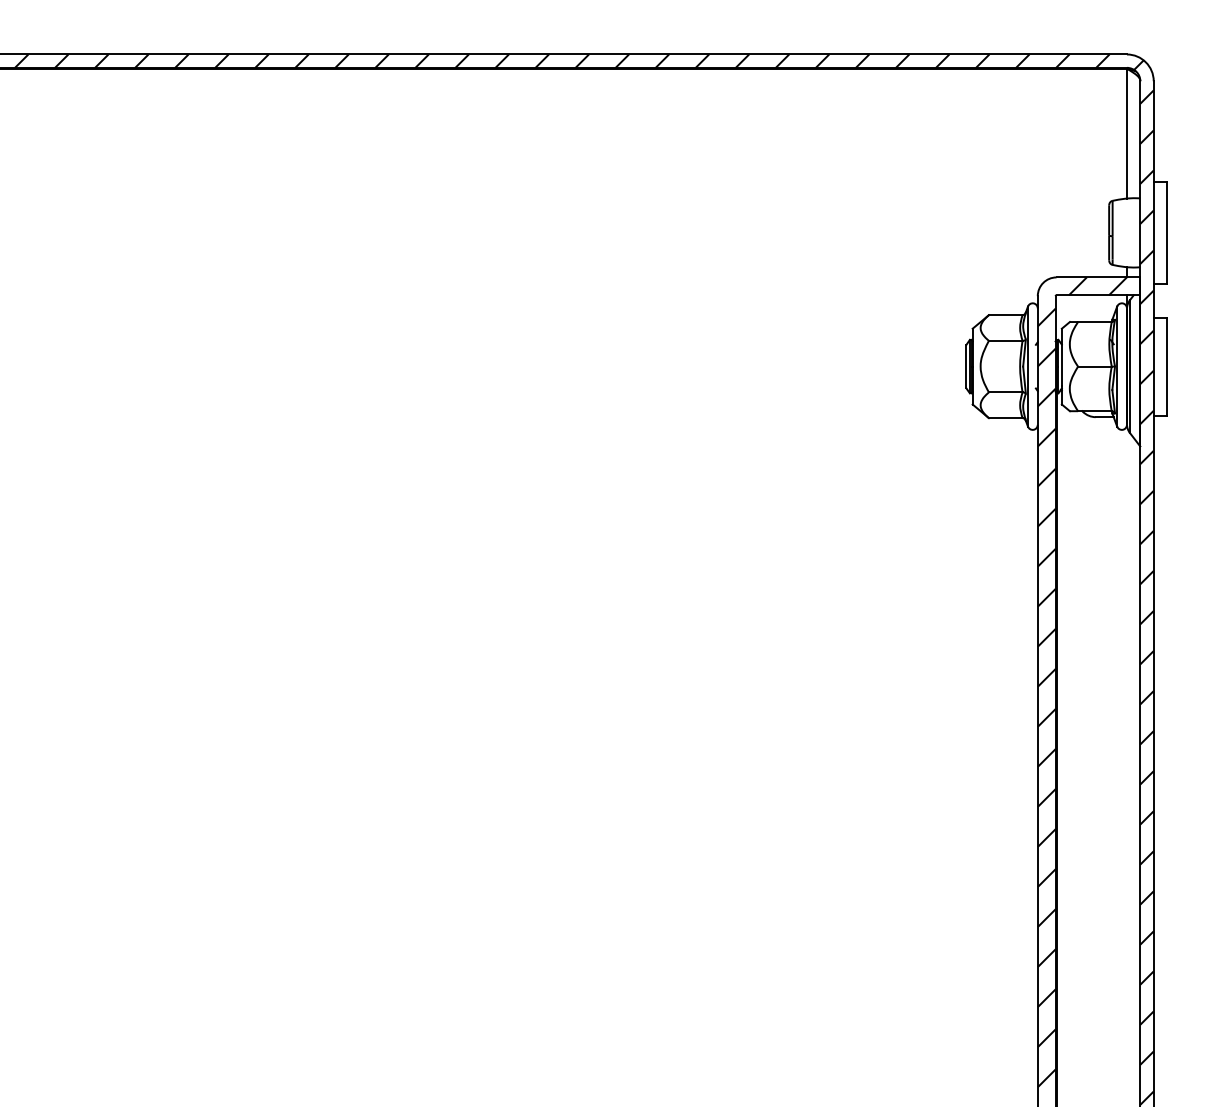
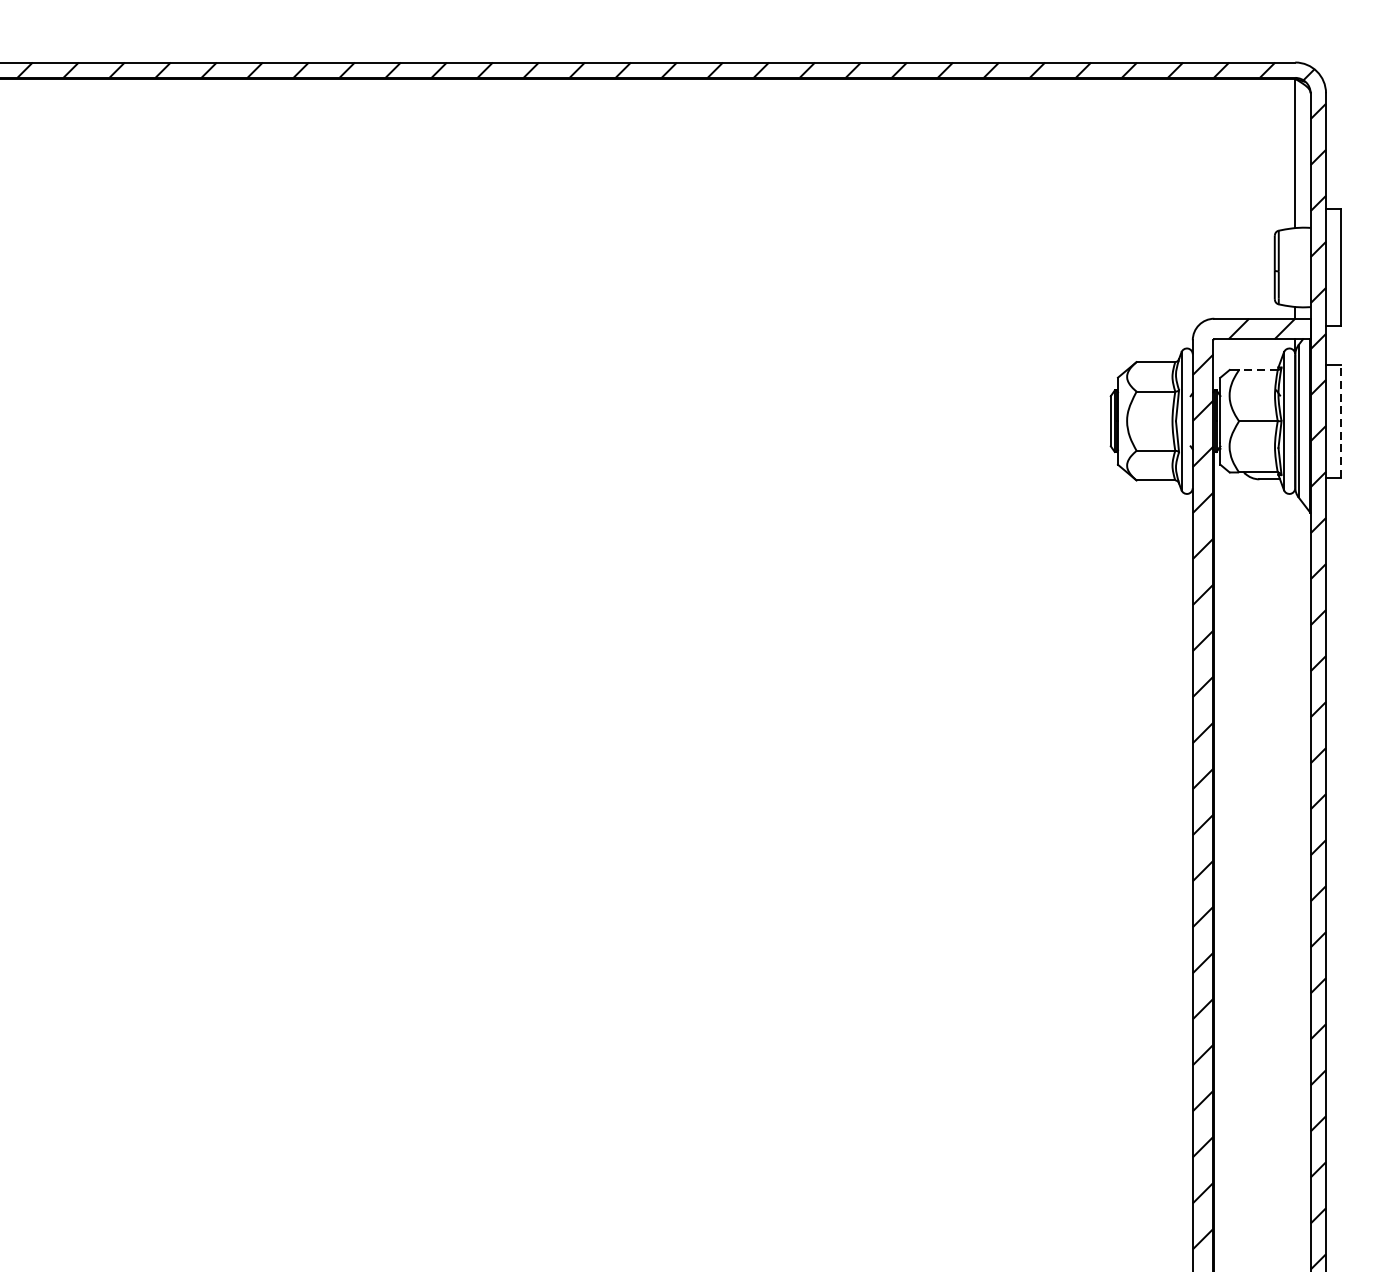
line: (1094, 322) -> (1257, 370), solid -> dashed
line: (1167, 366) -> (1341, 421), solid -> dashed

